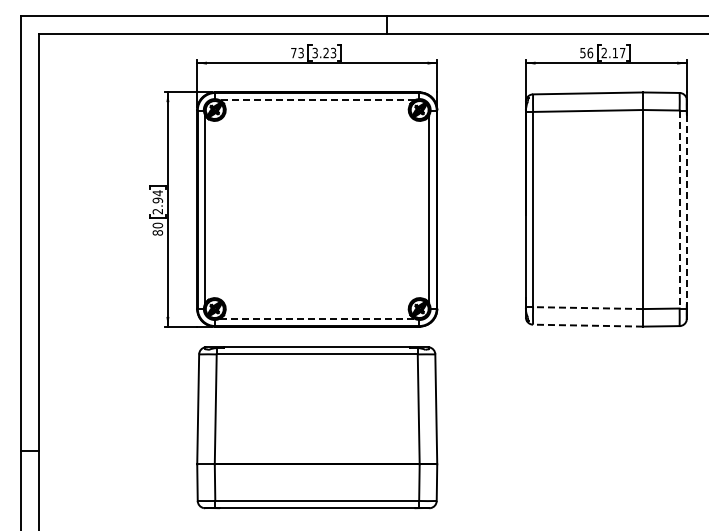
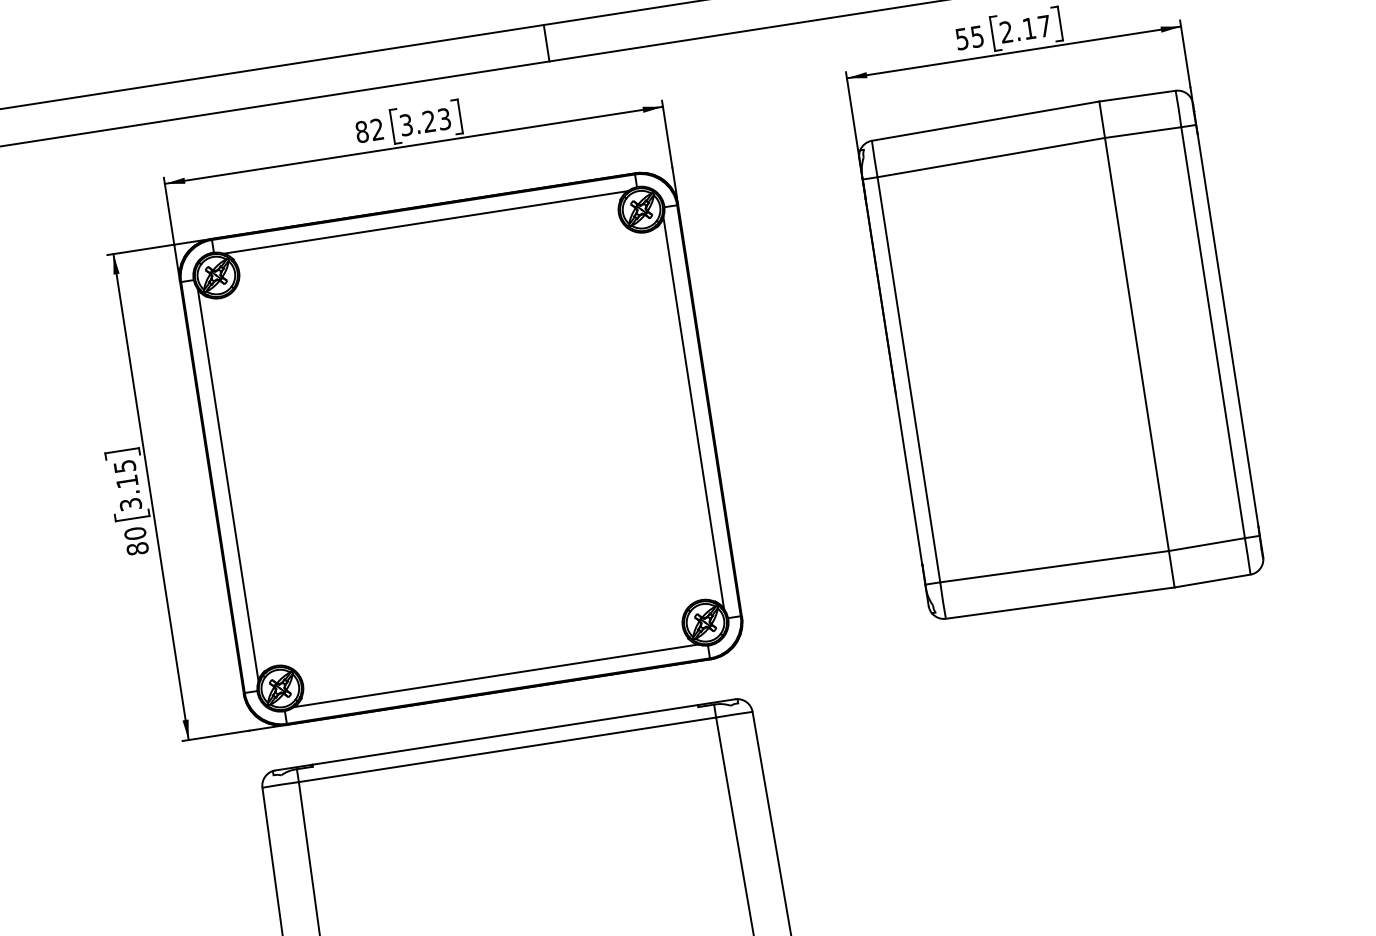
text: (297, 52) -> (369, 129), 73 -> 82
text: (590, 52) -> (977, 35), 56 -> 55
line: (316, 100) -> (424, 223), dashed -> solid
text: (157, 202) -> (127, 485), 2.94 -> 3.15
line: (679, 210) -> (1213, 334), dashed -> solid
line: (686, 210) -> (1227, 332), dashed -> solid
line: (588, 308) -> (1055, 567), dashed -> solid
line: (317, 318) -> (496, 675), dashed -> solid
line: (588, 325) -> (1061, 602), dashed -> solid

